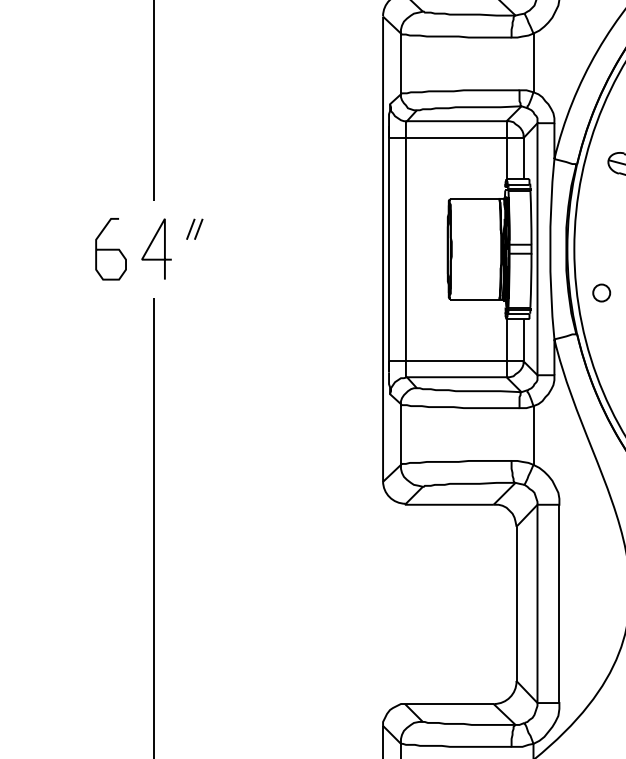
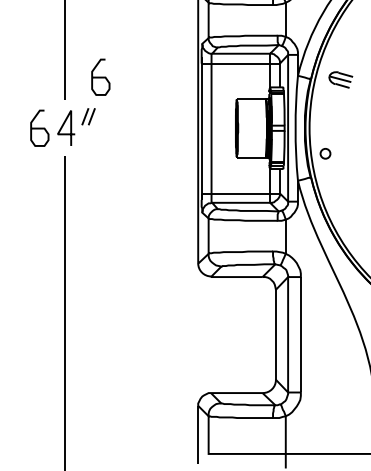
curve: (215, 160) -> (100, 76), added
part: (194, 228) -> (88, 116), size x1.4

